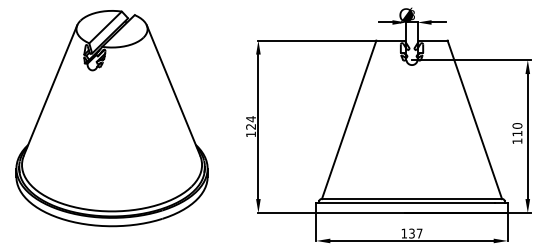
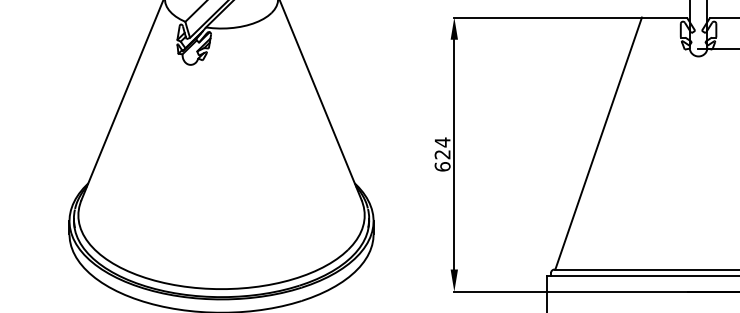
text: (251, 134) -> (443, 166), 124 -> 624

